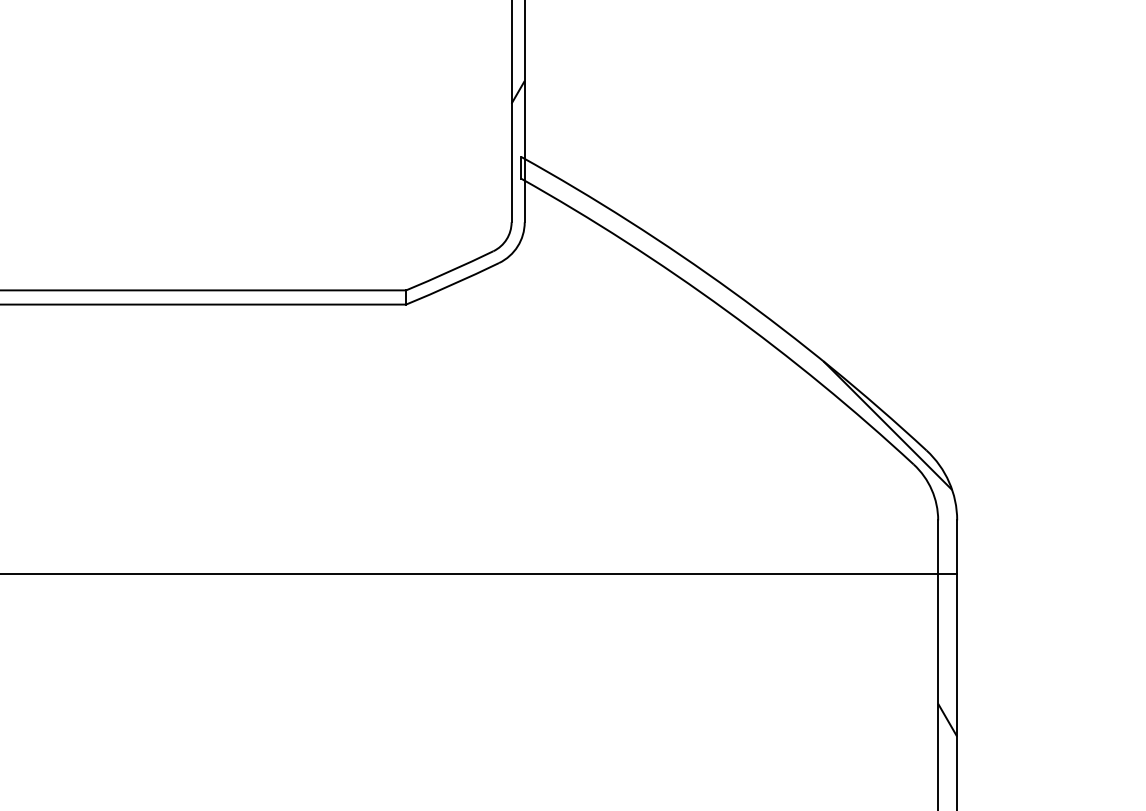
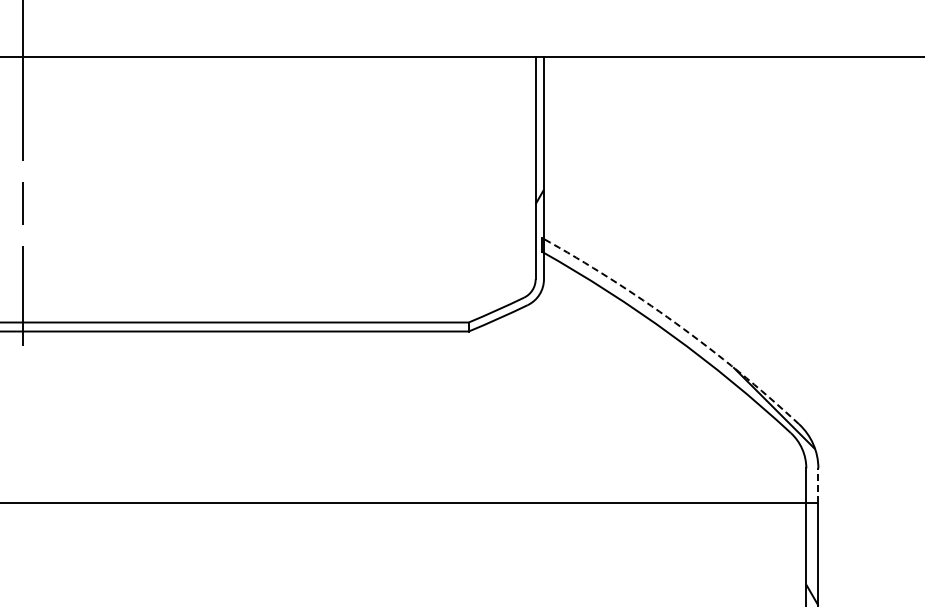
arc: (731, 291) -> (675, 323), solid -> dashed
line: (957, 547) -> (818, 485), solid -> dashed

